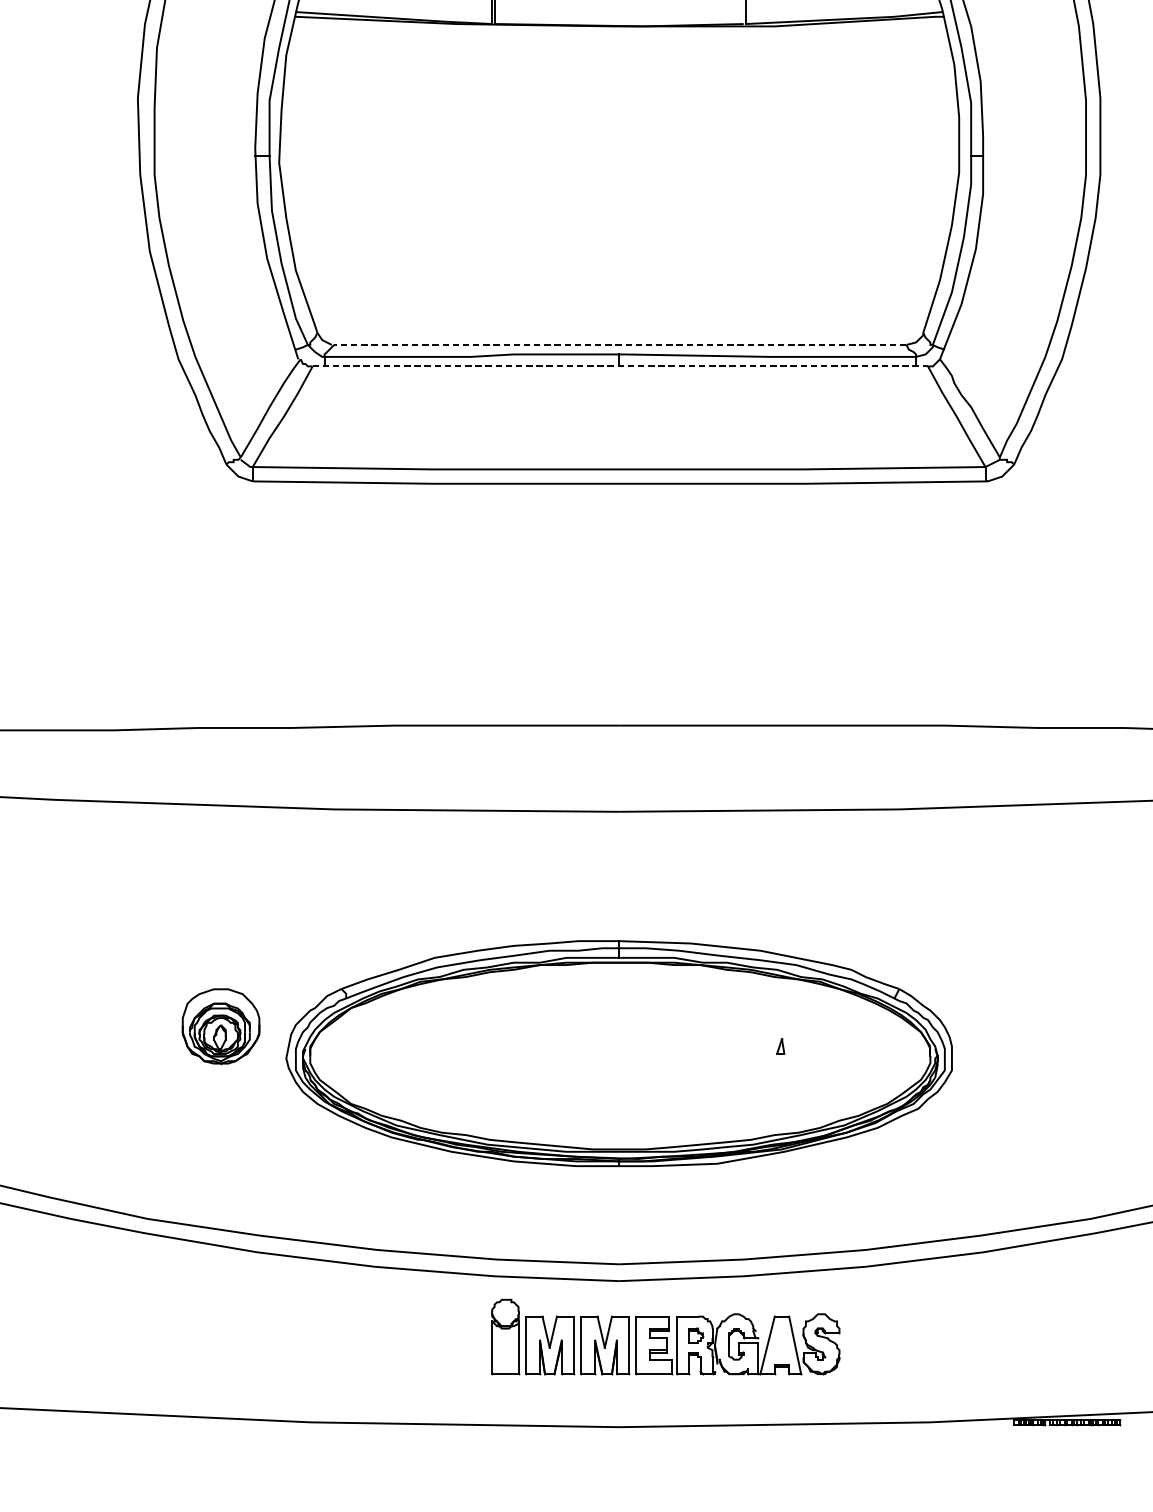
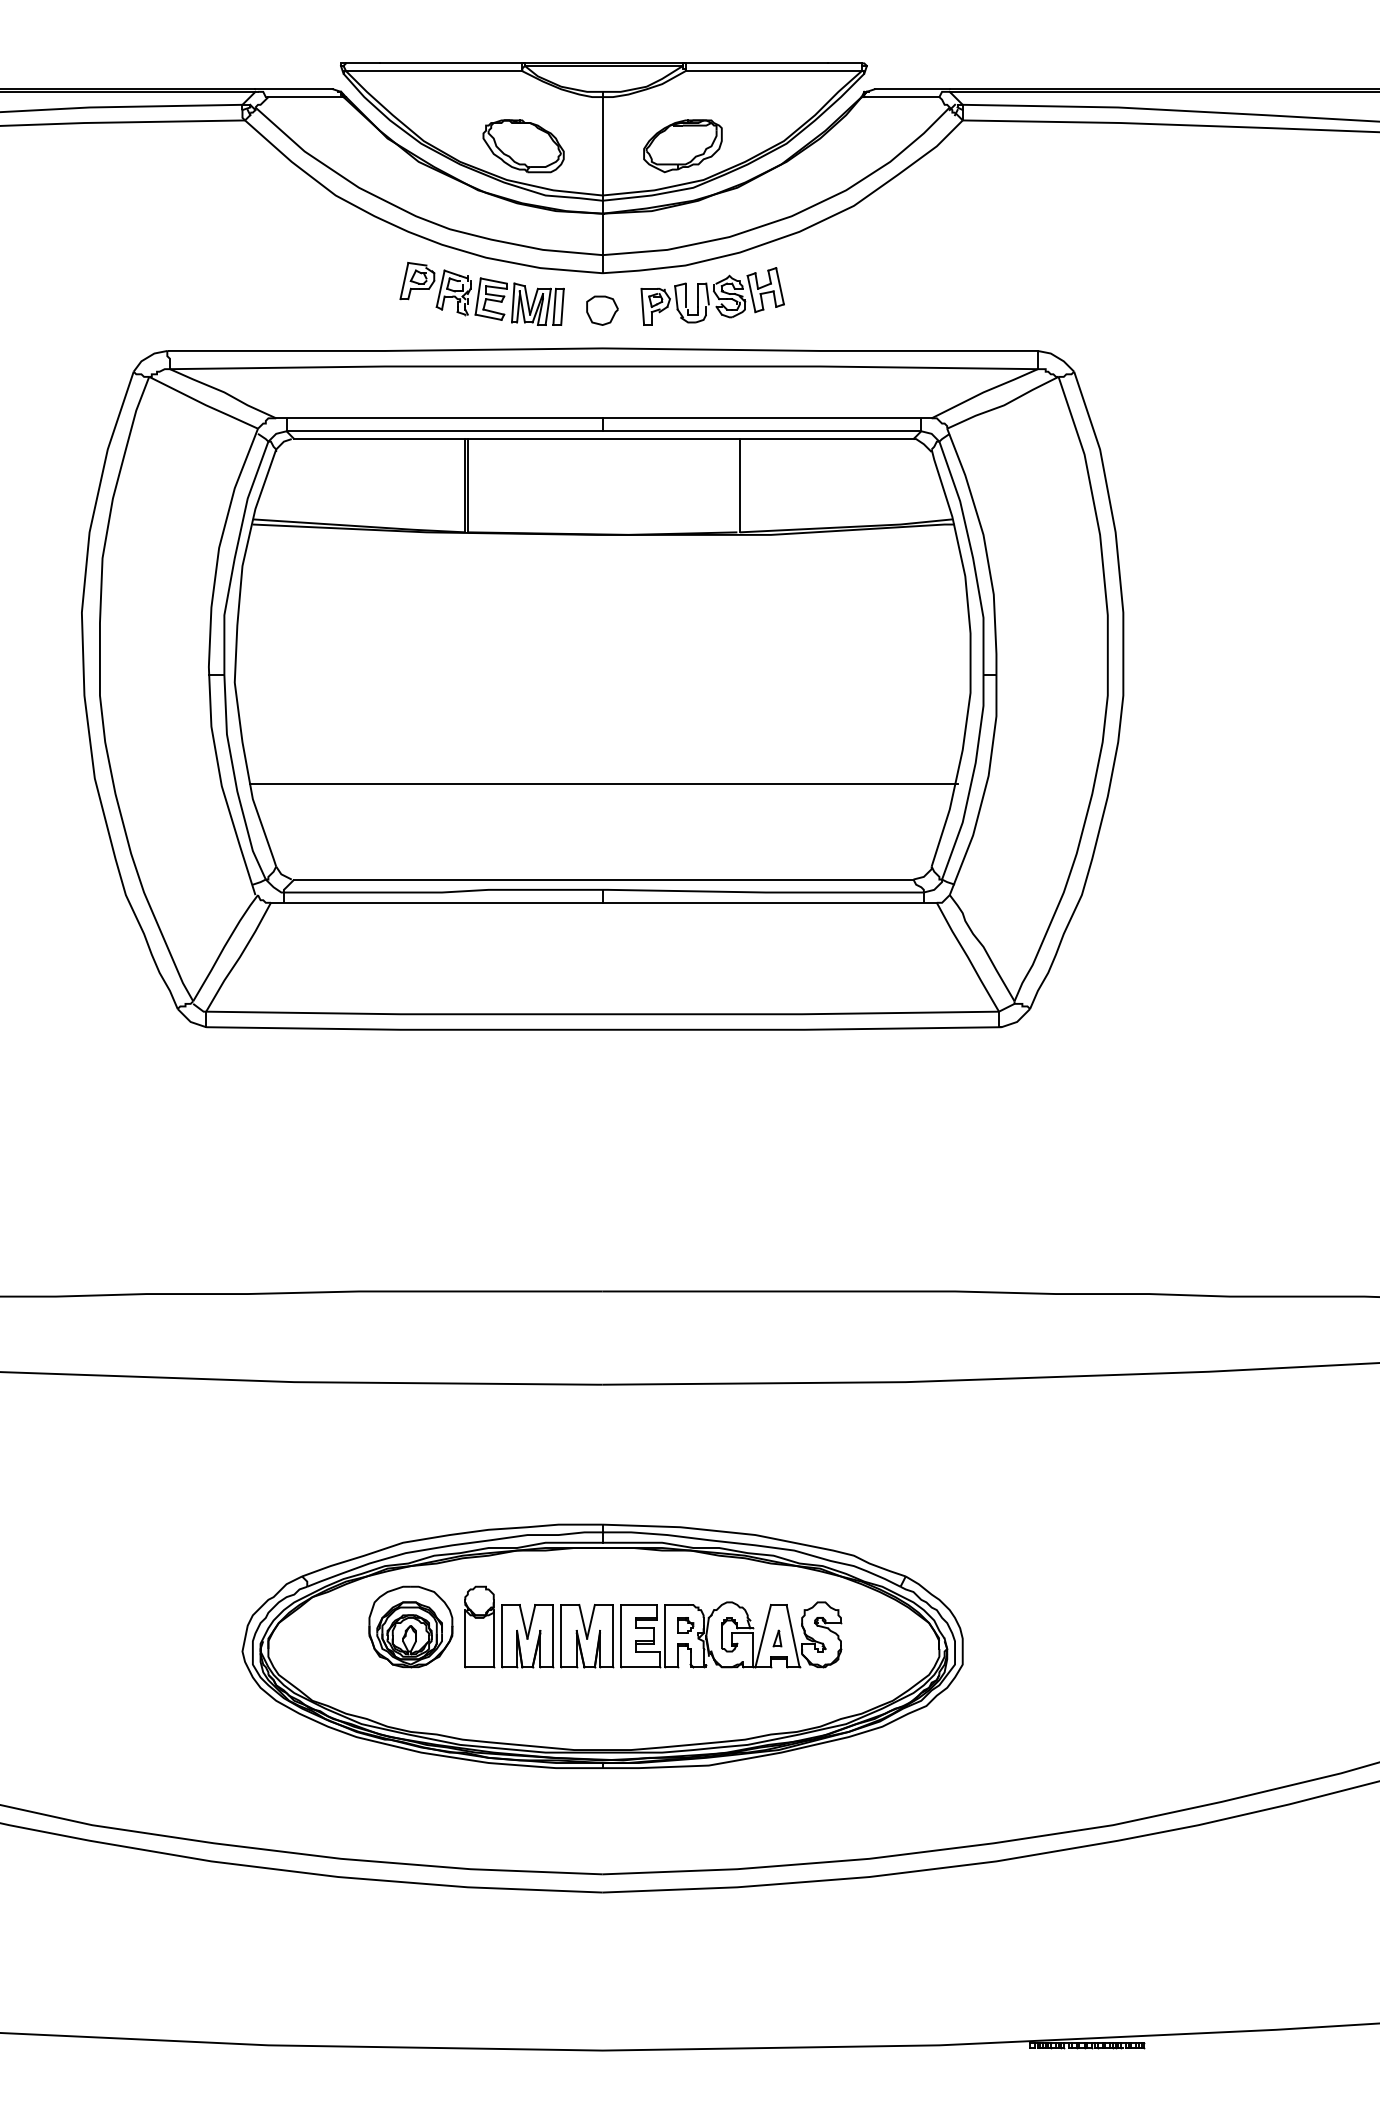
line: (619, 256) -> (603, 783), added
line: (619, 344) -> (603, 879), dashed -> solid
line: (619, 366) -> (603, 902), dashed -> solid
part: (220, 1026) -> (410, 1626), moved
part: (666, 1336) -> (653, 1626), moved

